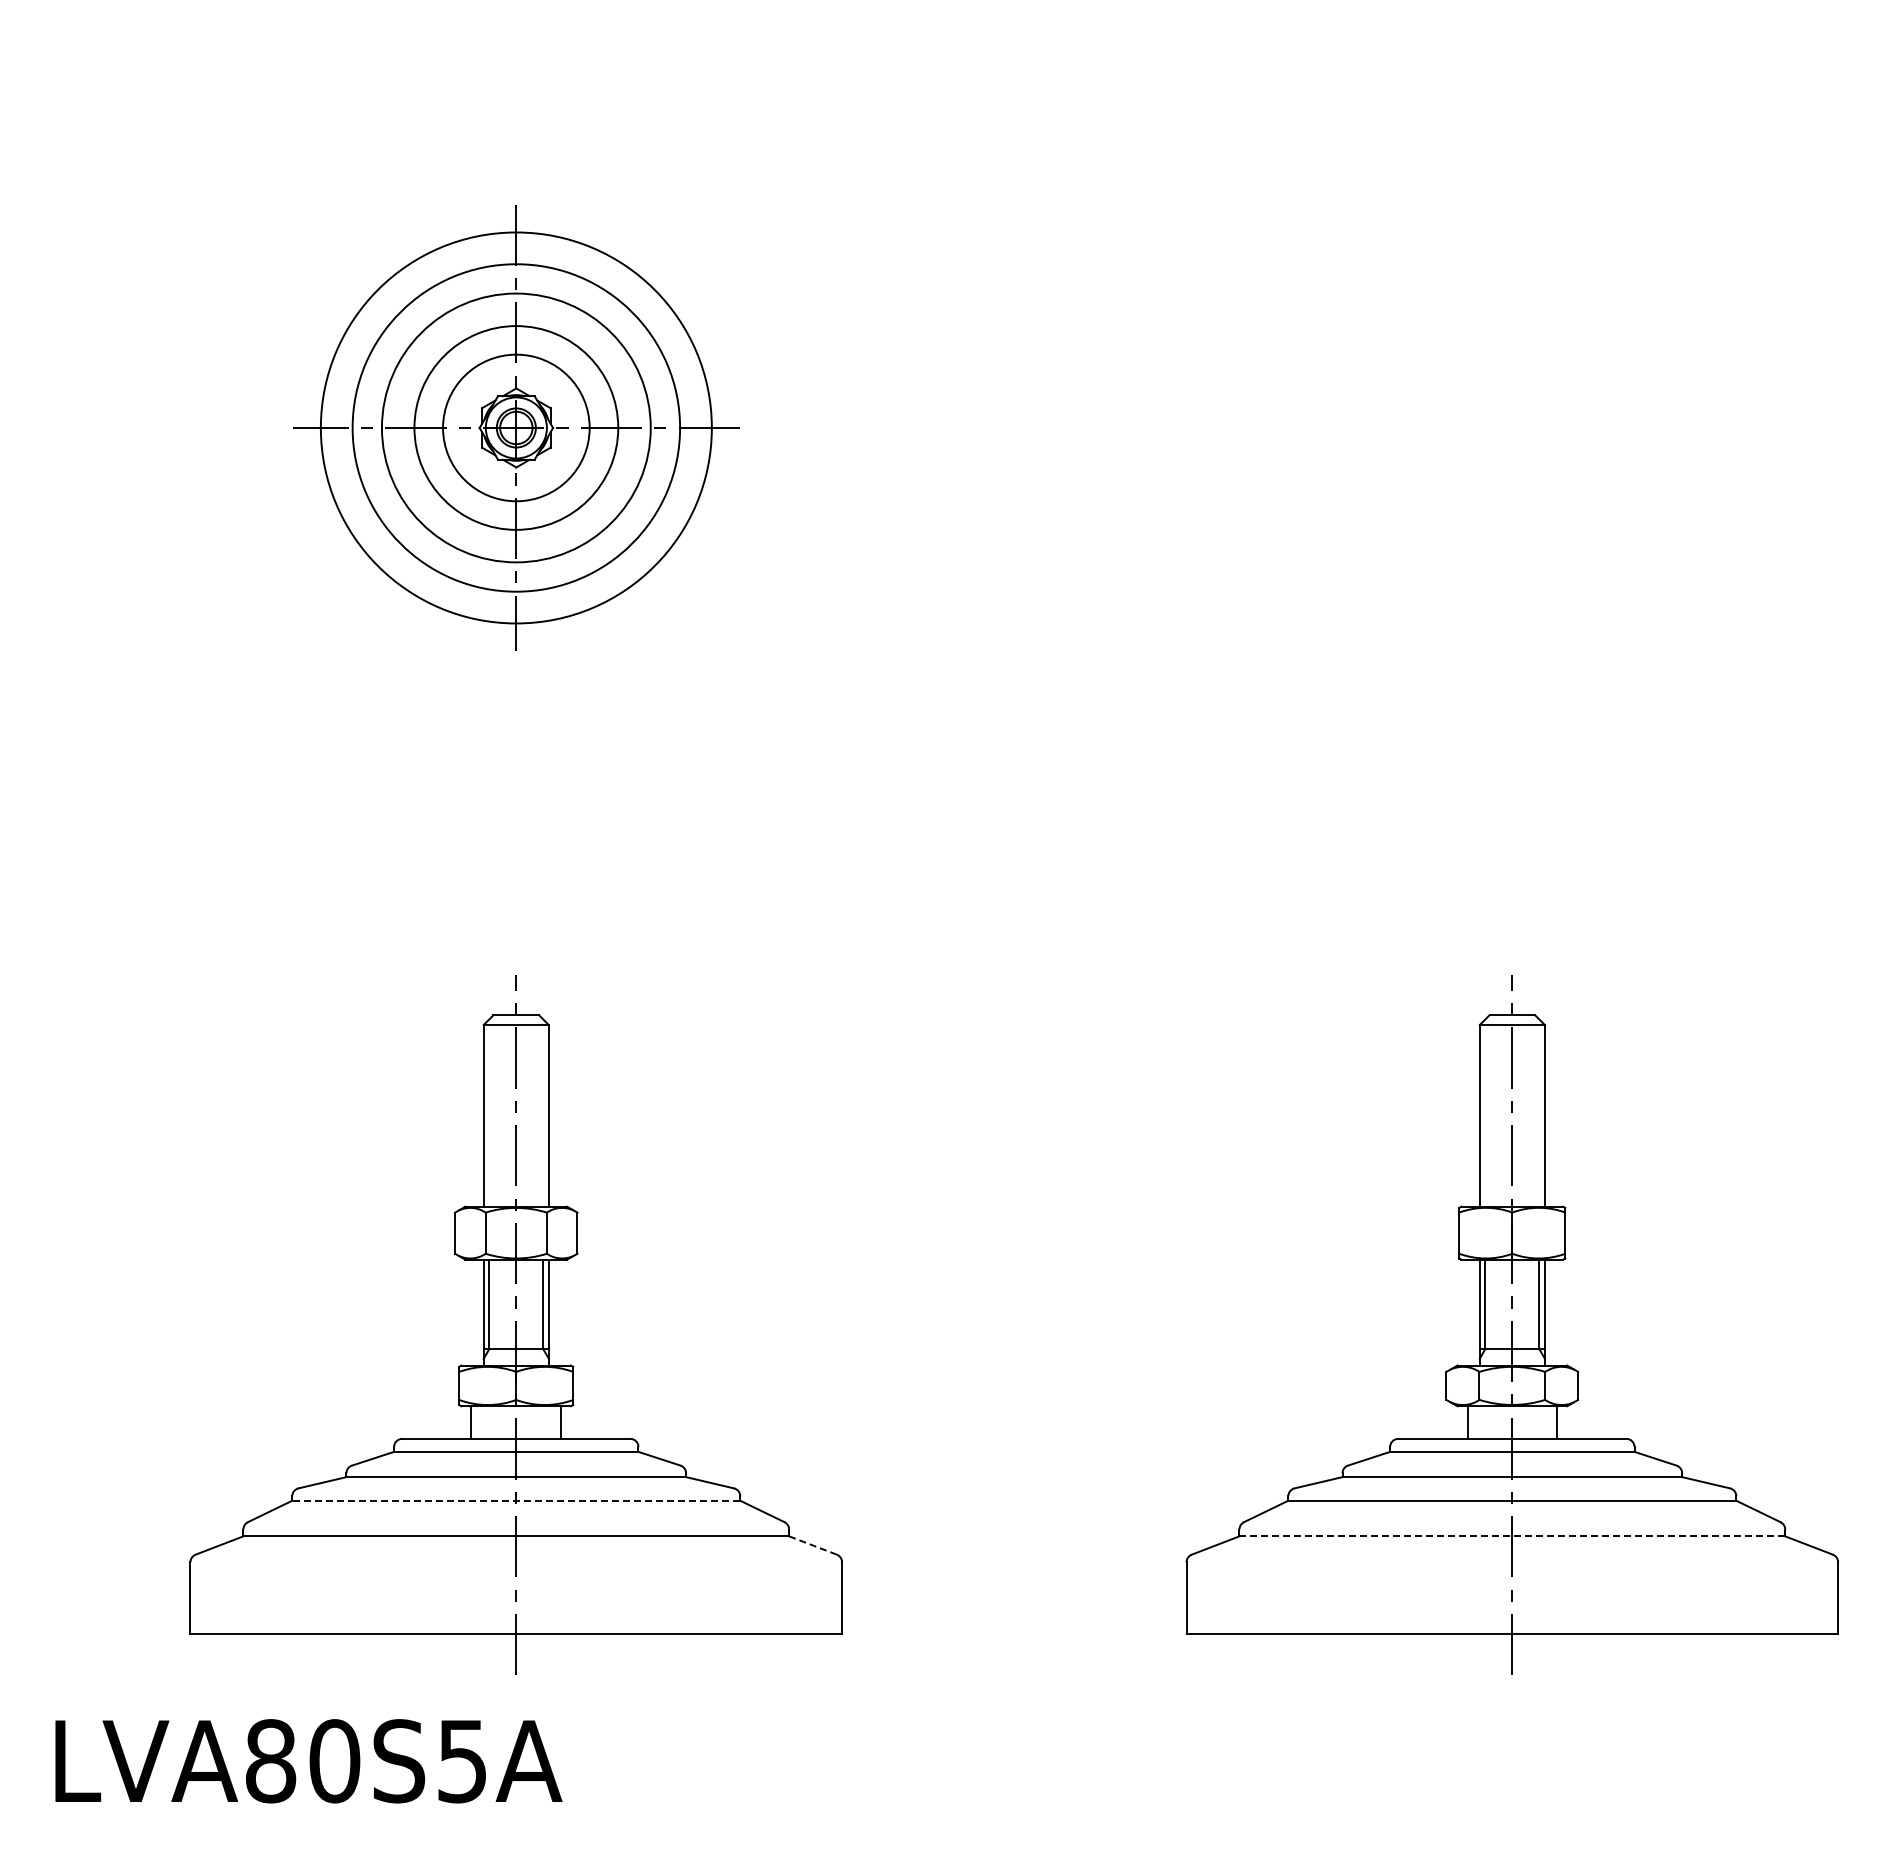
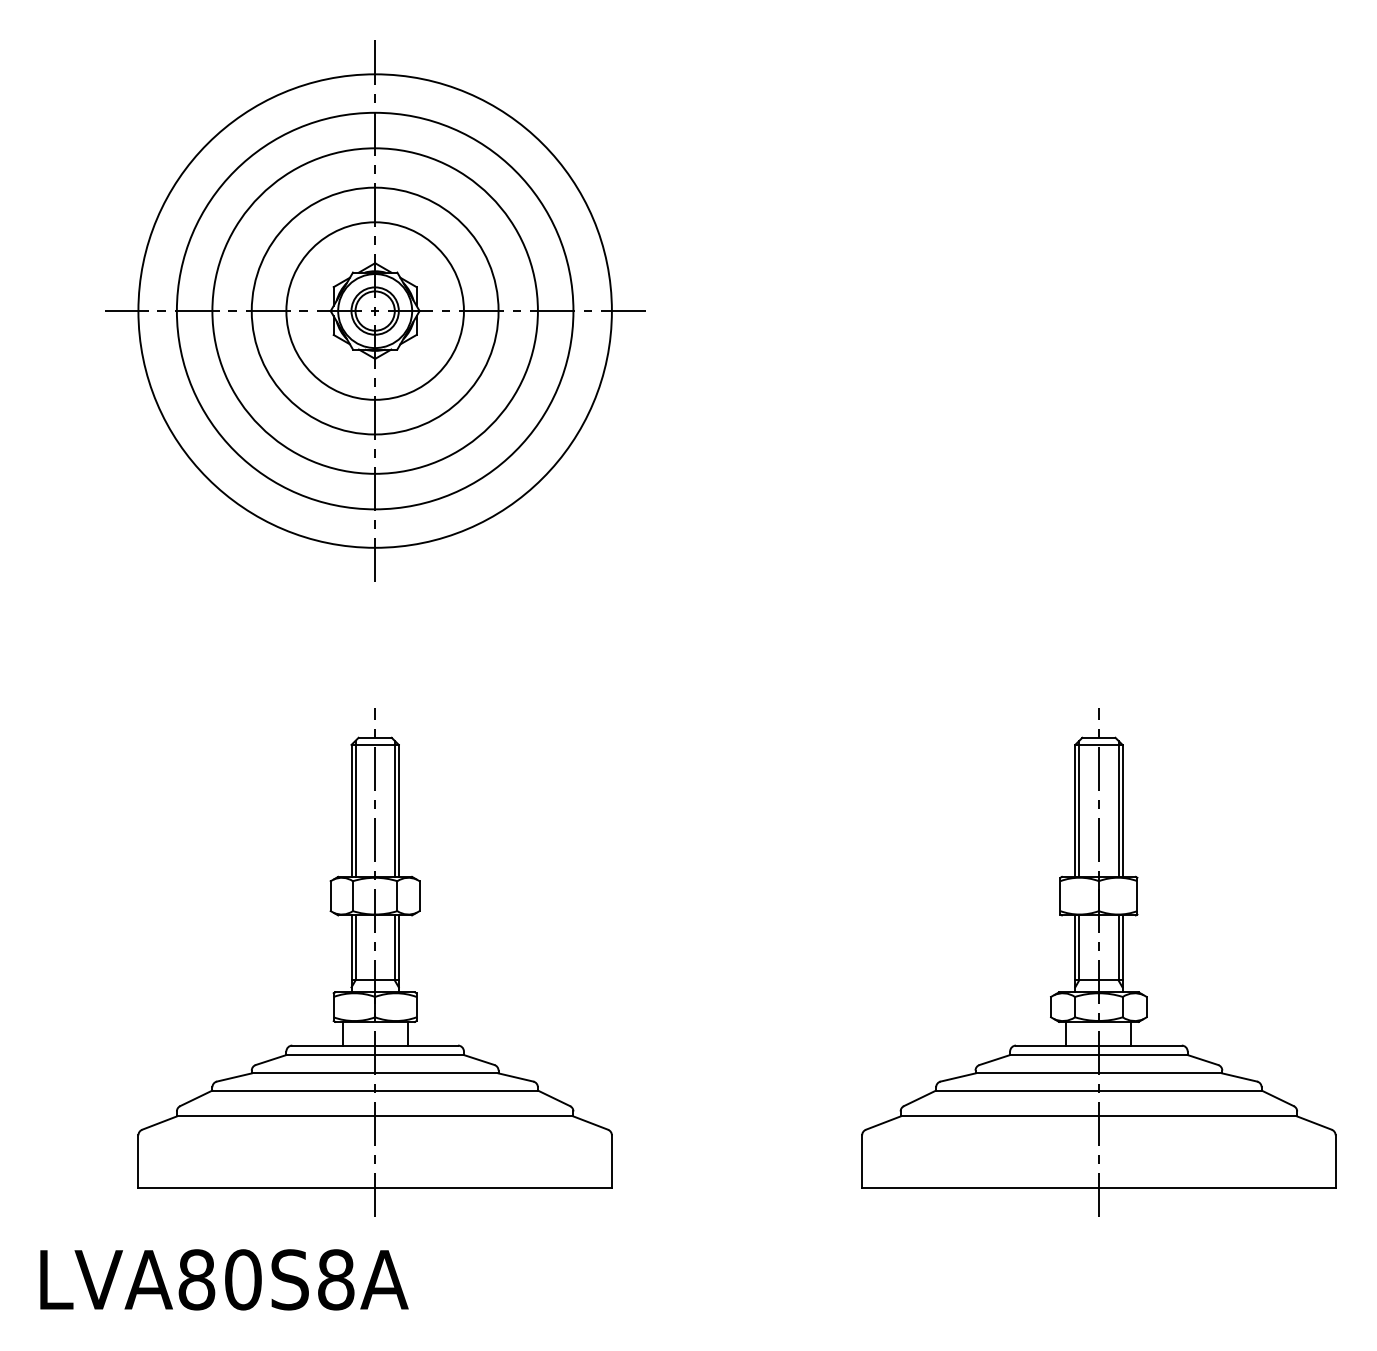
part: (516, 427) -> (375, 310), size x1.67
line: (489, 1112) -> (355, 808), added
line: (543, 1112) -> (394, 808), added
line: (1485, 1112) -> (1079, 808), added
line: (1539, 1112) -> (1118, 808), added
line: (515, 1500) -> (374, 1090), dashed -> solid
line: (1512, 1536) -> (1099, 1116), dashed -> solid
line: (813, 1545) -> (591, 1123), dashed -> solid
text: (462, 1761) -> (336, 1280), LVA80S5A -> LVA80S8A

